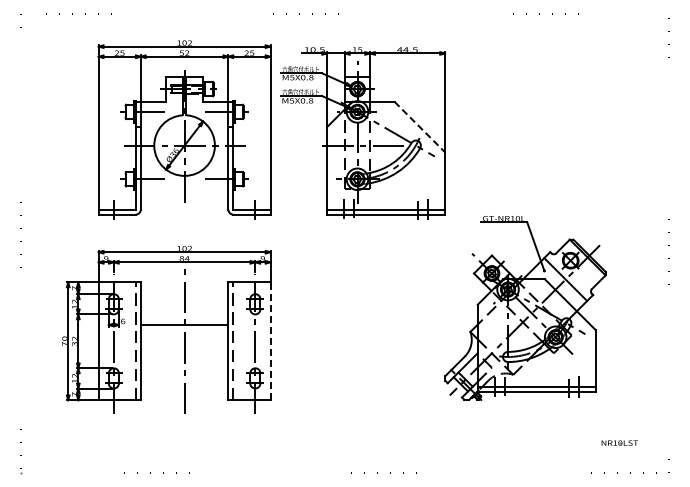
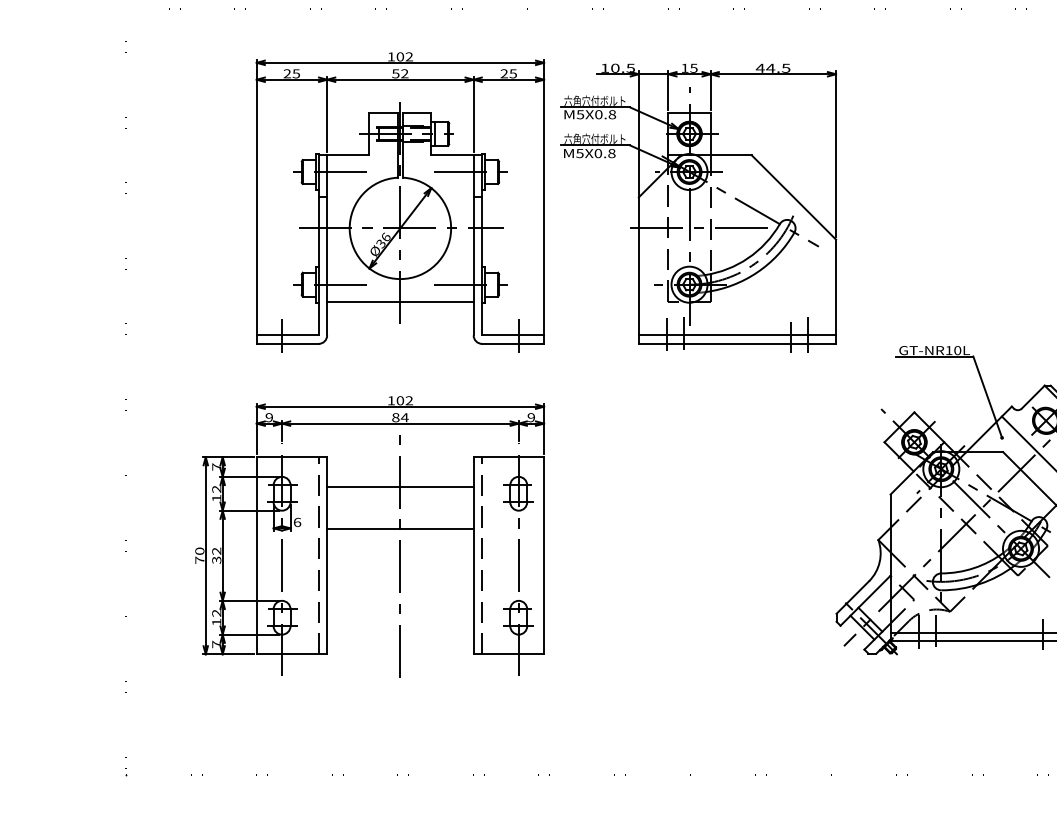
line: (419, 127) -> (793, 198), dashed -> solid
line: (184, 189) -> (400, 301), added
line: (184, 300) -> (400, 487), added
line: (270, 341) -> (544, 555), dashed -> solid

